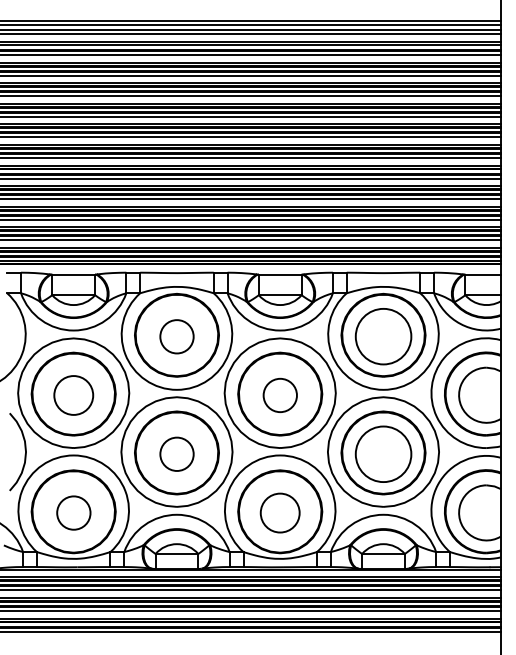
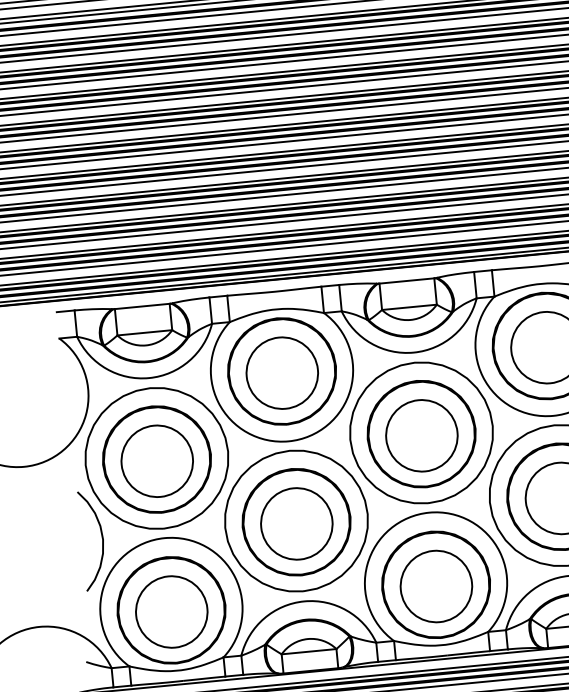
circle: (176, 336) -> (281, 373), size x1.67
circle: (73, 395) -> (156, 461), size x1.43
circle: (280, 395) -> (422, 435), size x1.67
circle: (176, 454) -> (296, 524), size x1.67
circle: (73, 512) -> (171, 611), size x1.67
circle: (279, 512) -> (435, 585), size x1.43

